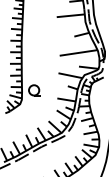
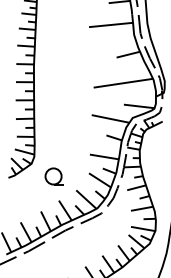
part: (34, 90) -> (54, 176), moved

